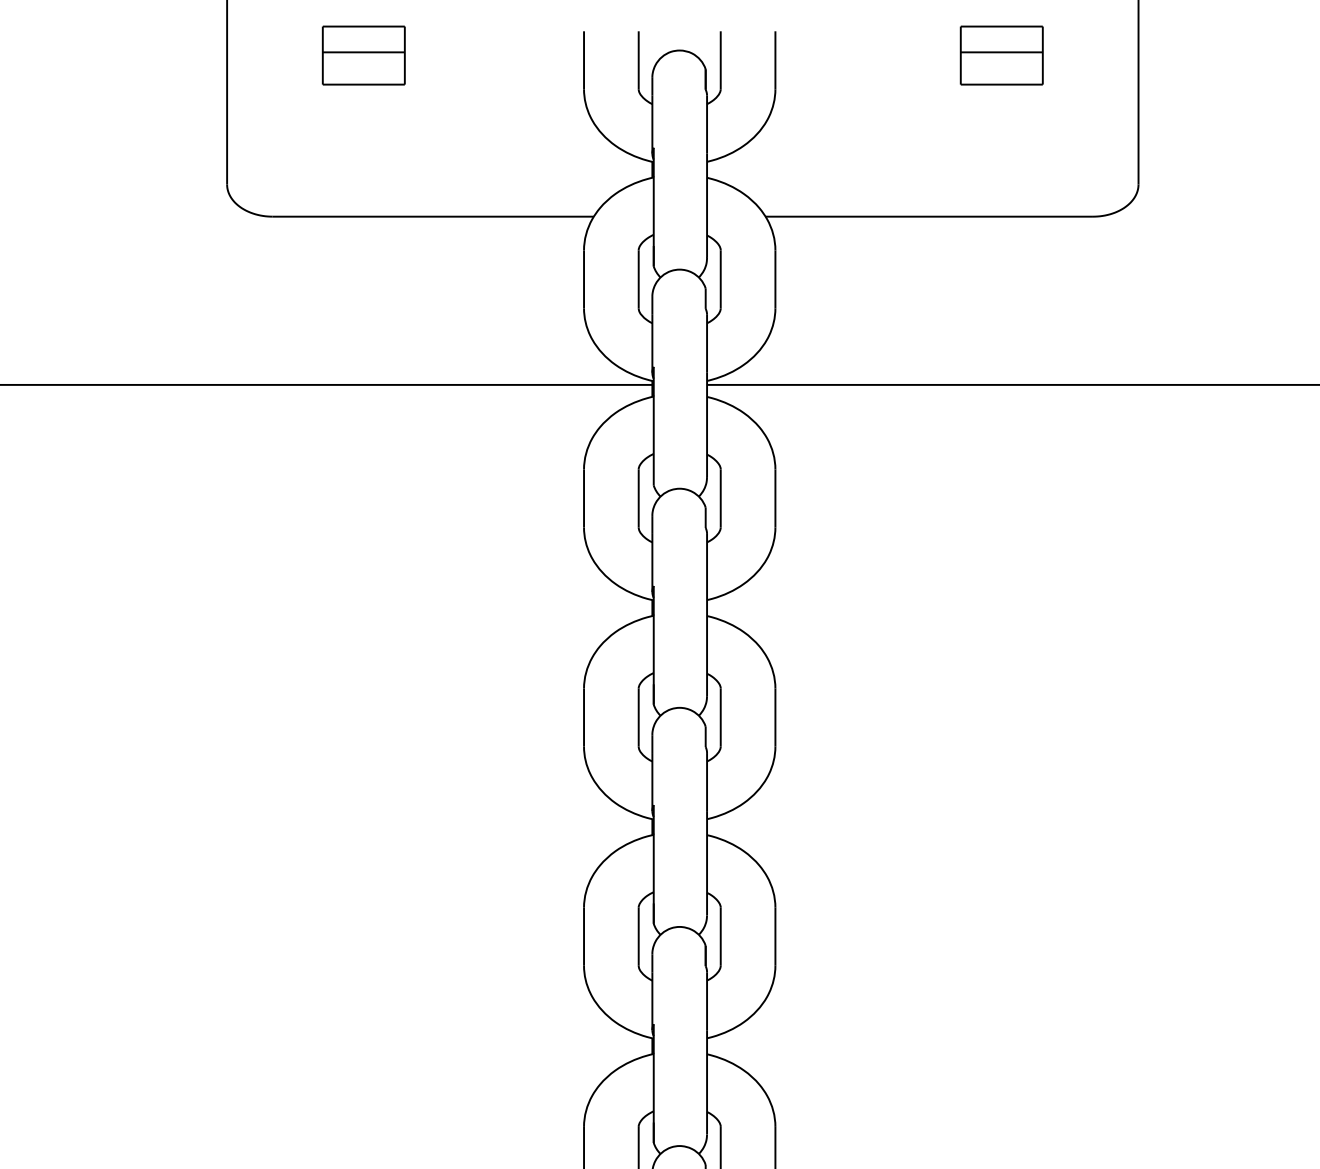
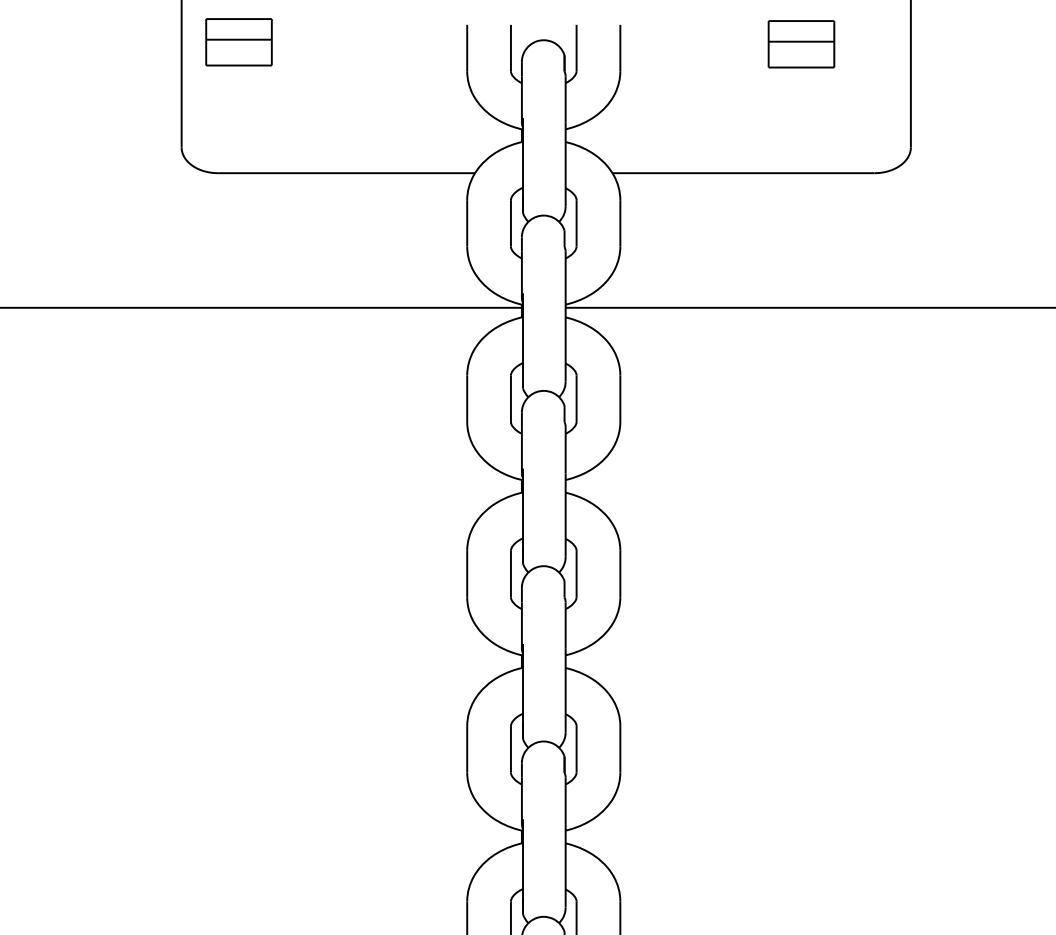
part: (363, 55) -> (238, 42), moved

